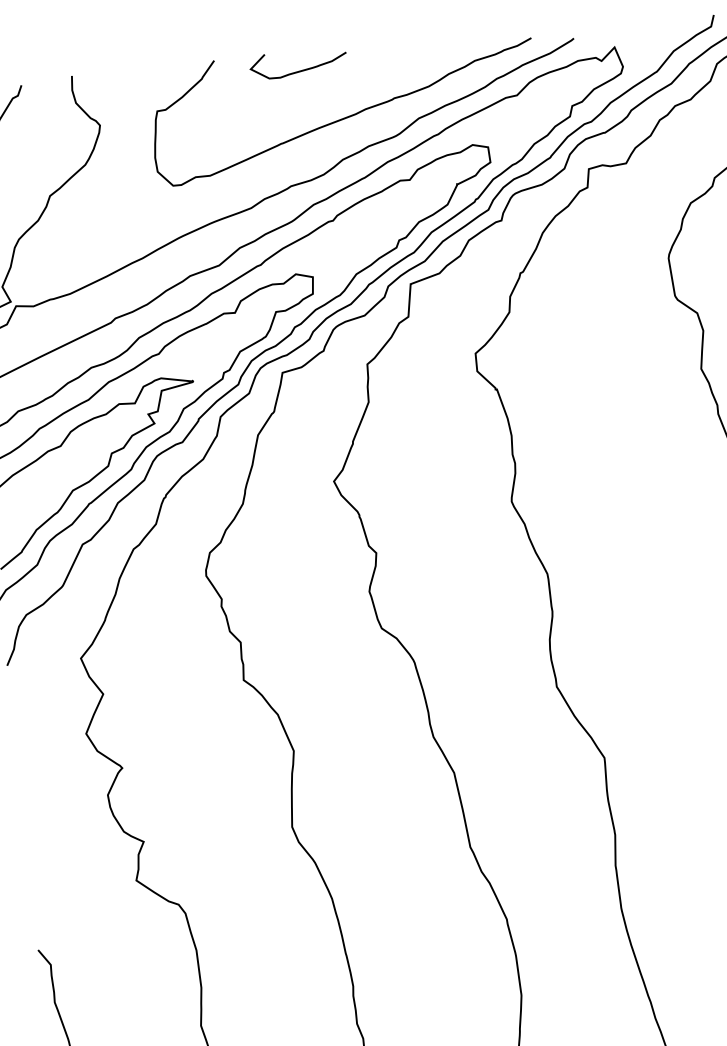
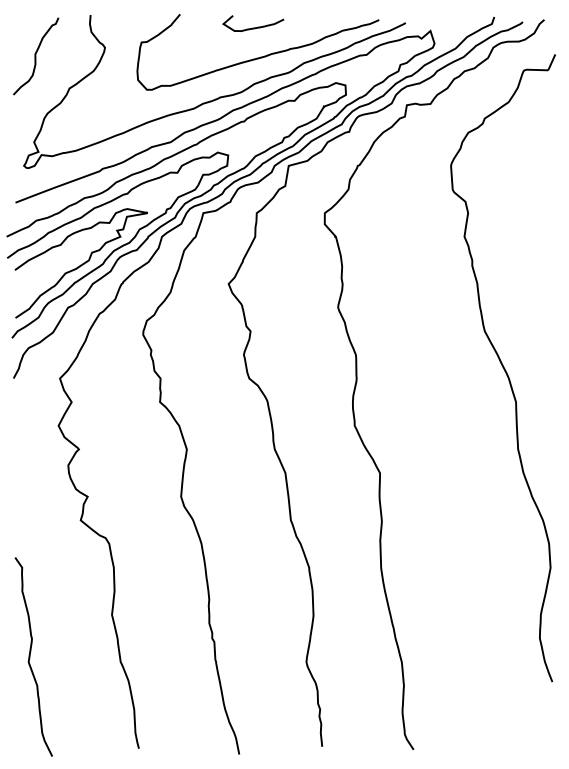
curve: (299, 70) -> (253, 27), moved

